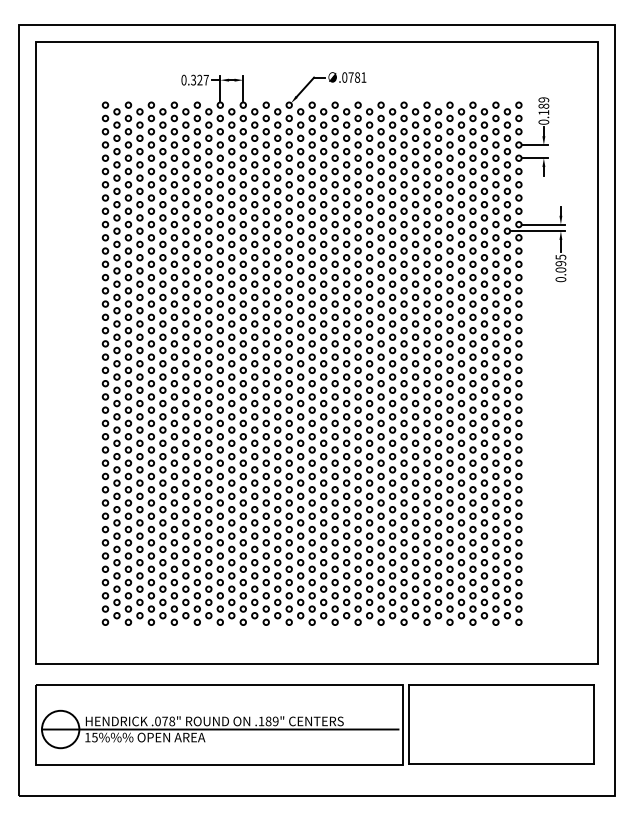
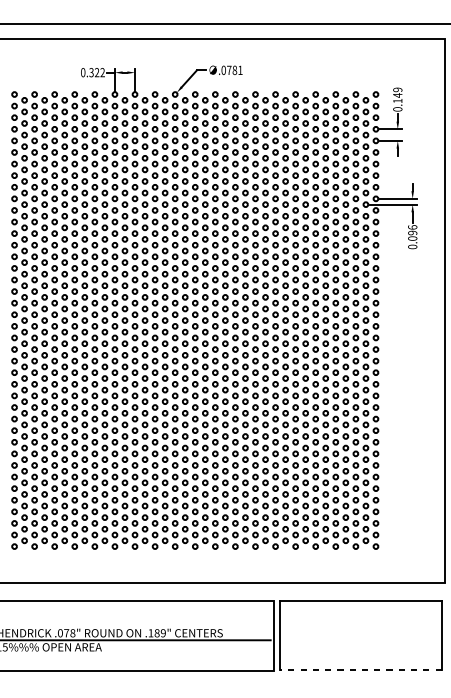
text: (205, 79) -> (101, 72), 0.327 -> 0.322
text: (543, 106) -> (397, 95), 0.189 -> 0.149
text: (560, 256) -> (412, 226), 0.095 -> 0.096
line: (501, 763) -> (360, 670), solid -> dashed

